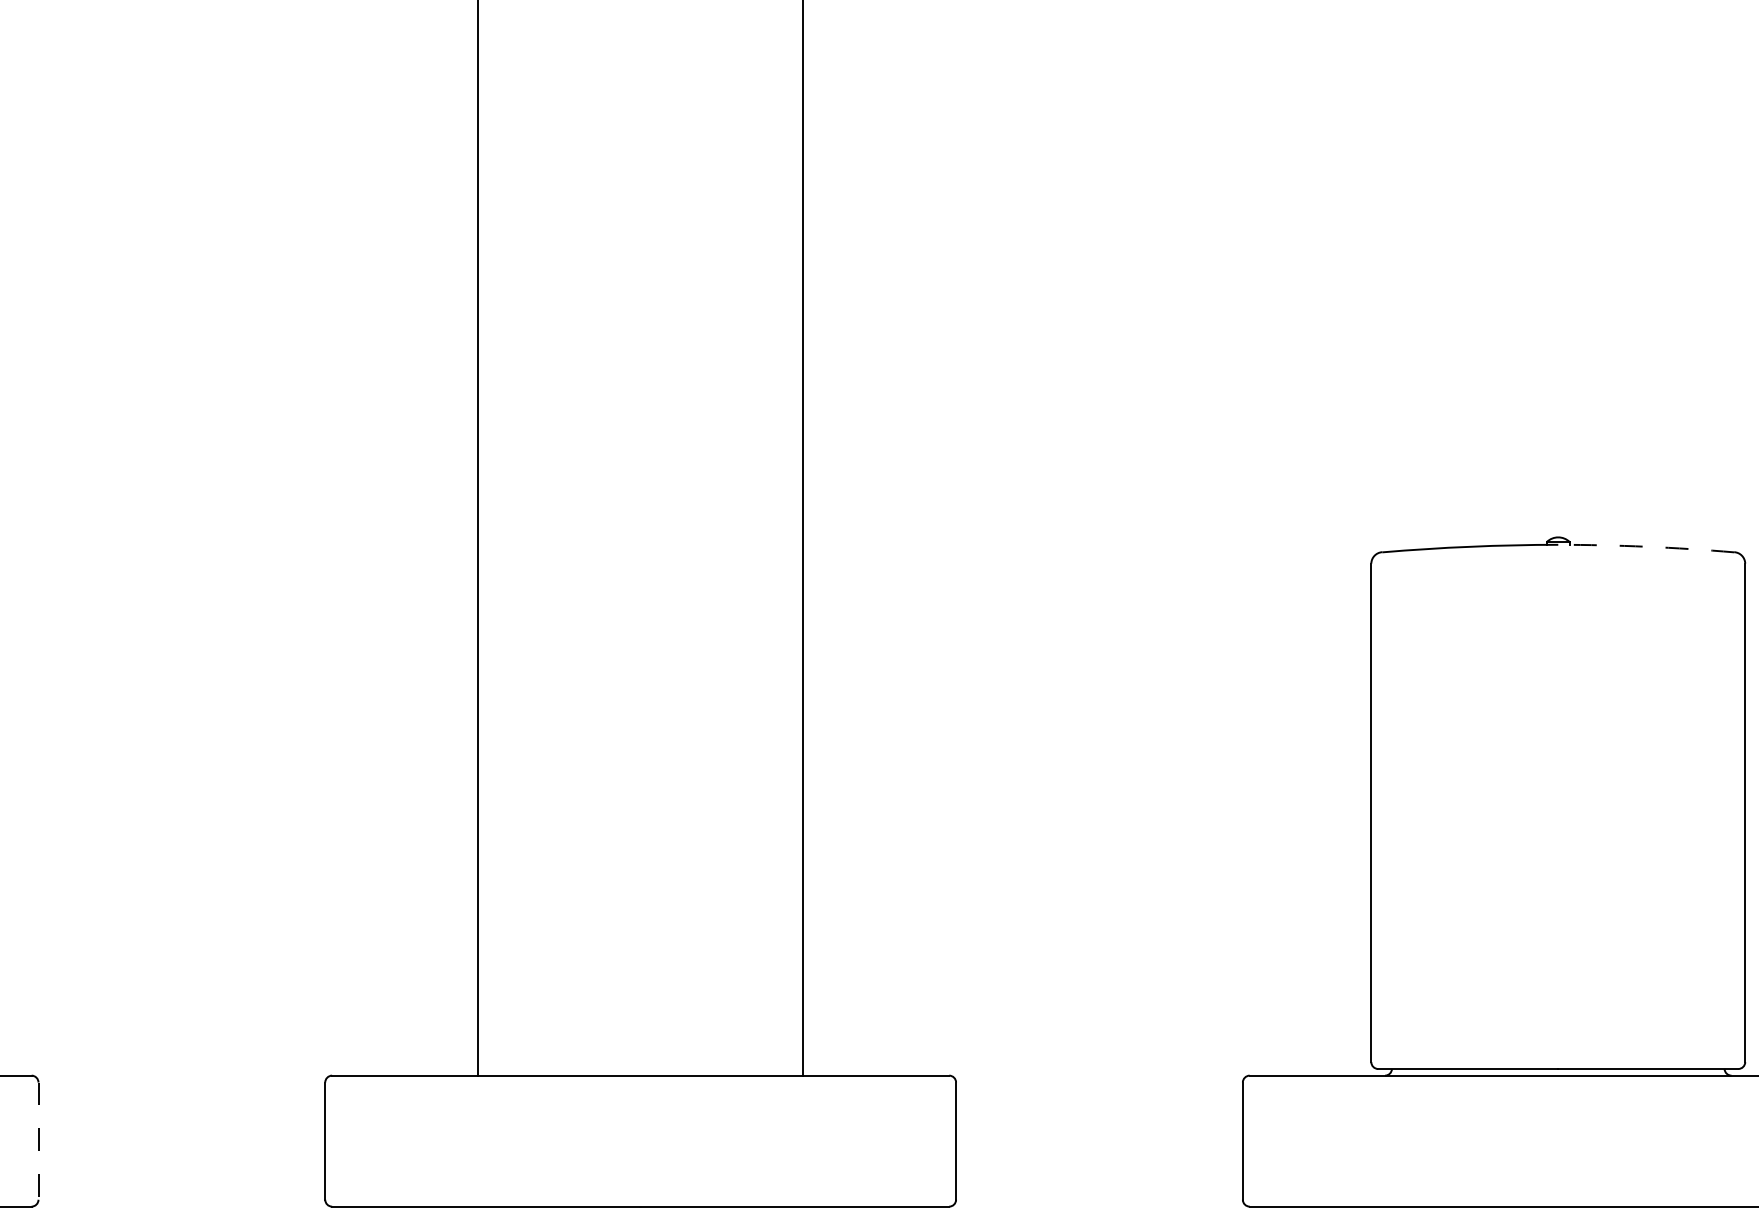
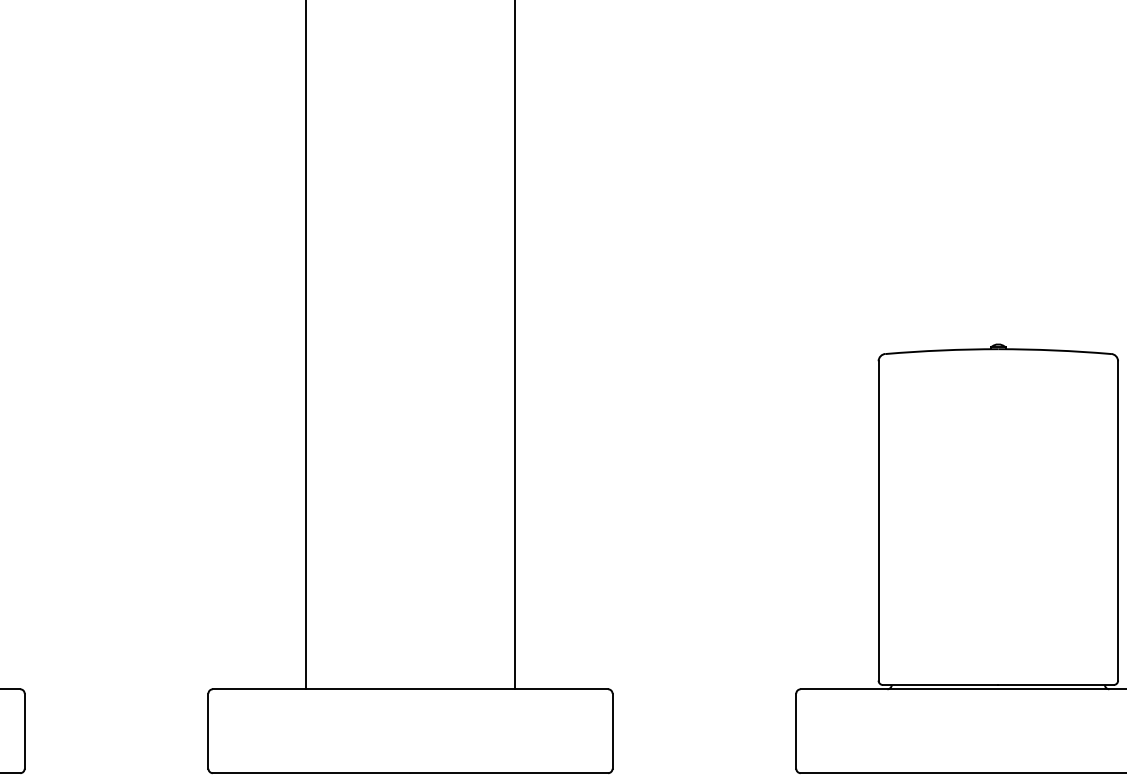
arc: (1645, 546) -> (1054, 350), dashed -> solid
line: (38, 1141) -> (24, 731), dashed -> solid

